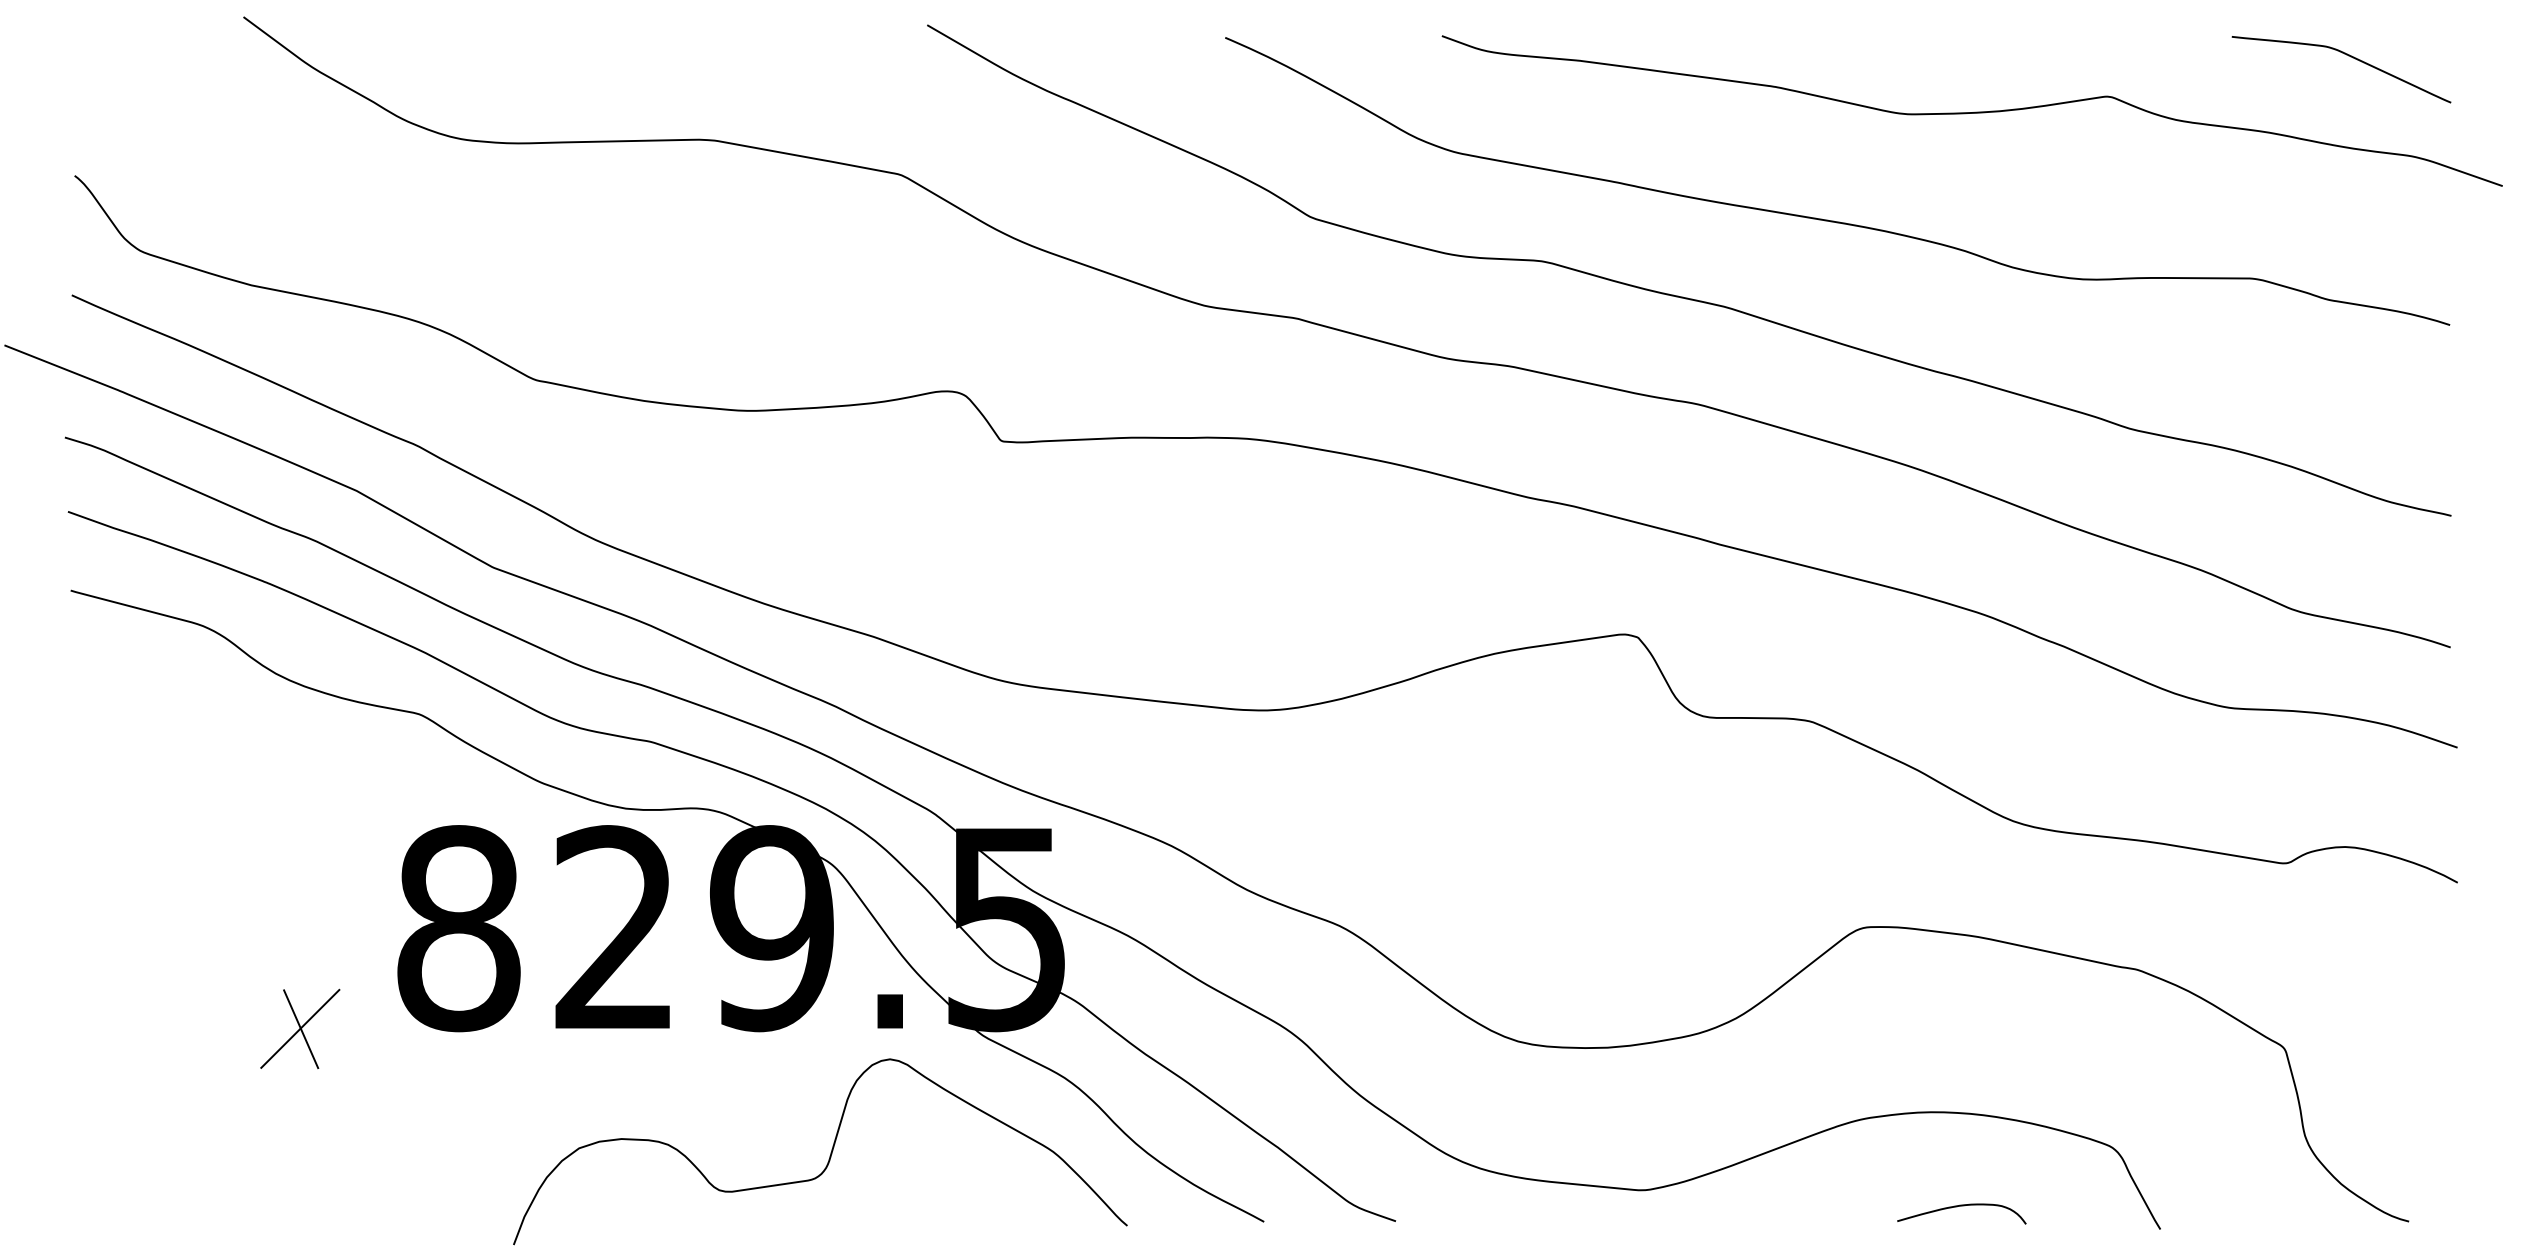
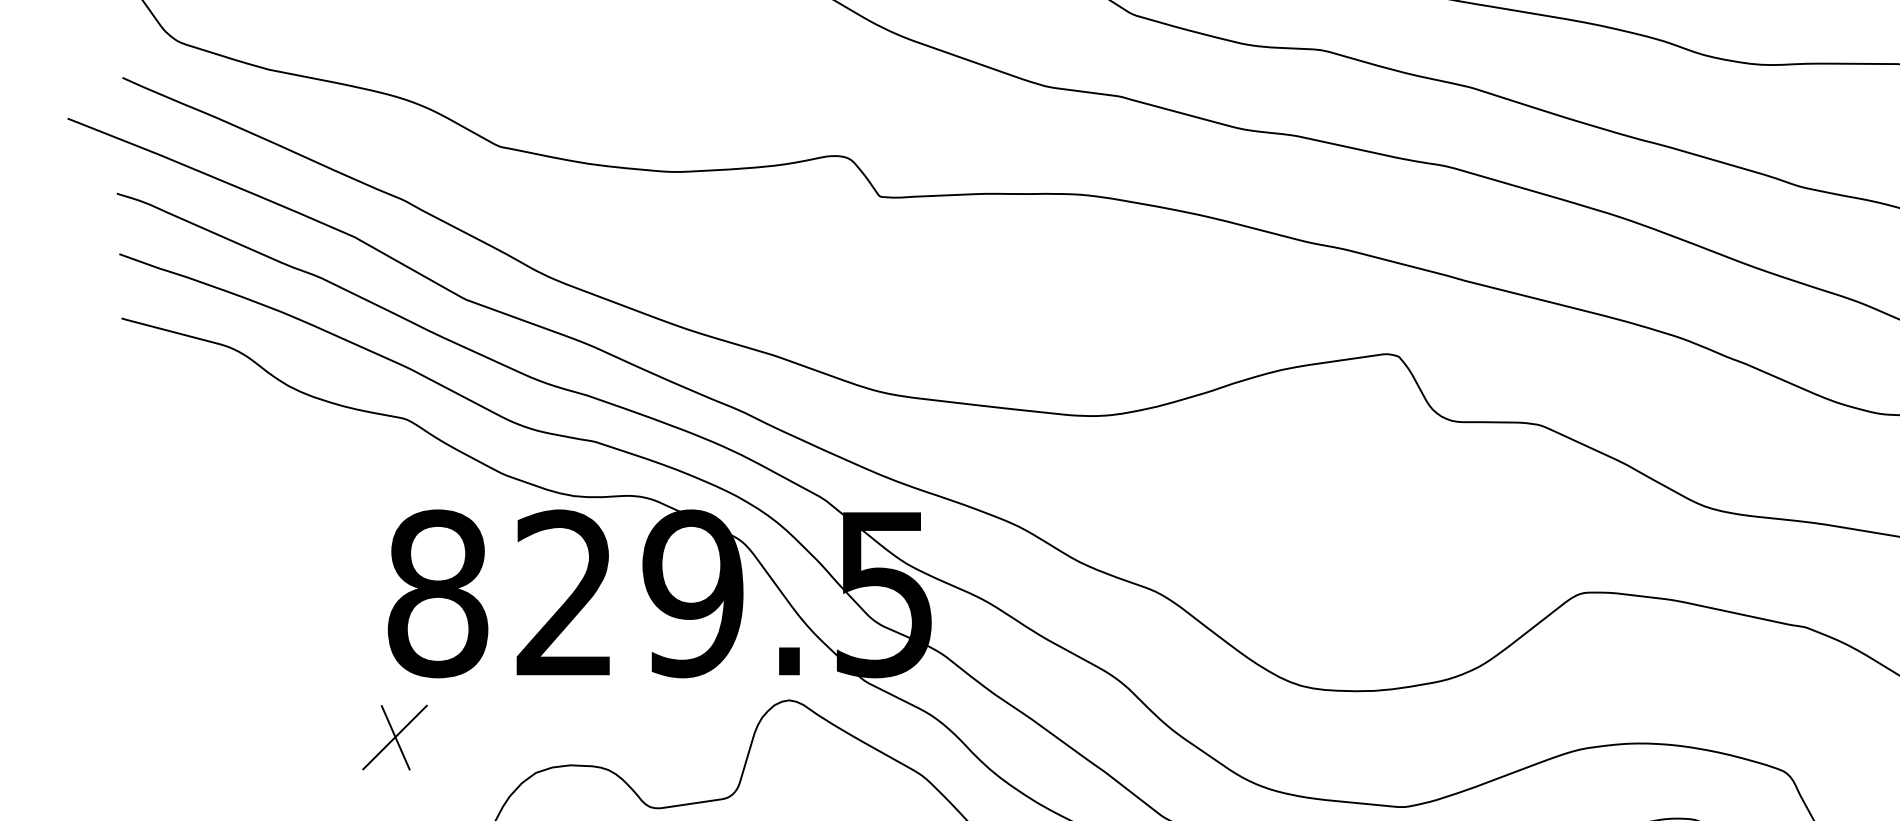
part: (300, 1028) -> (395, 737), moved

